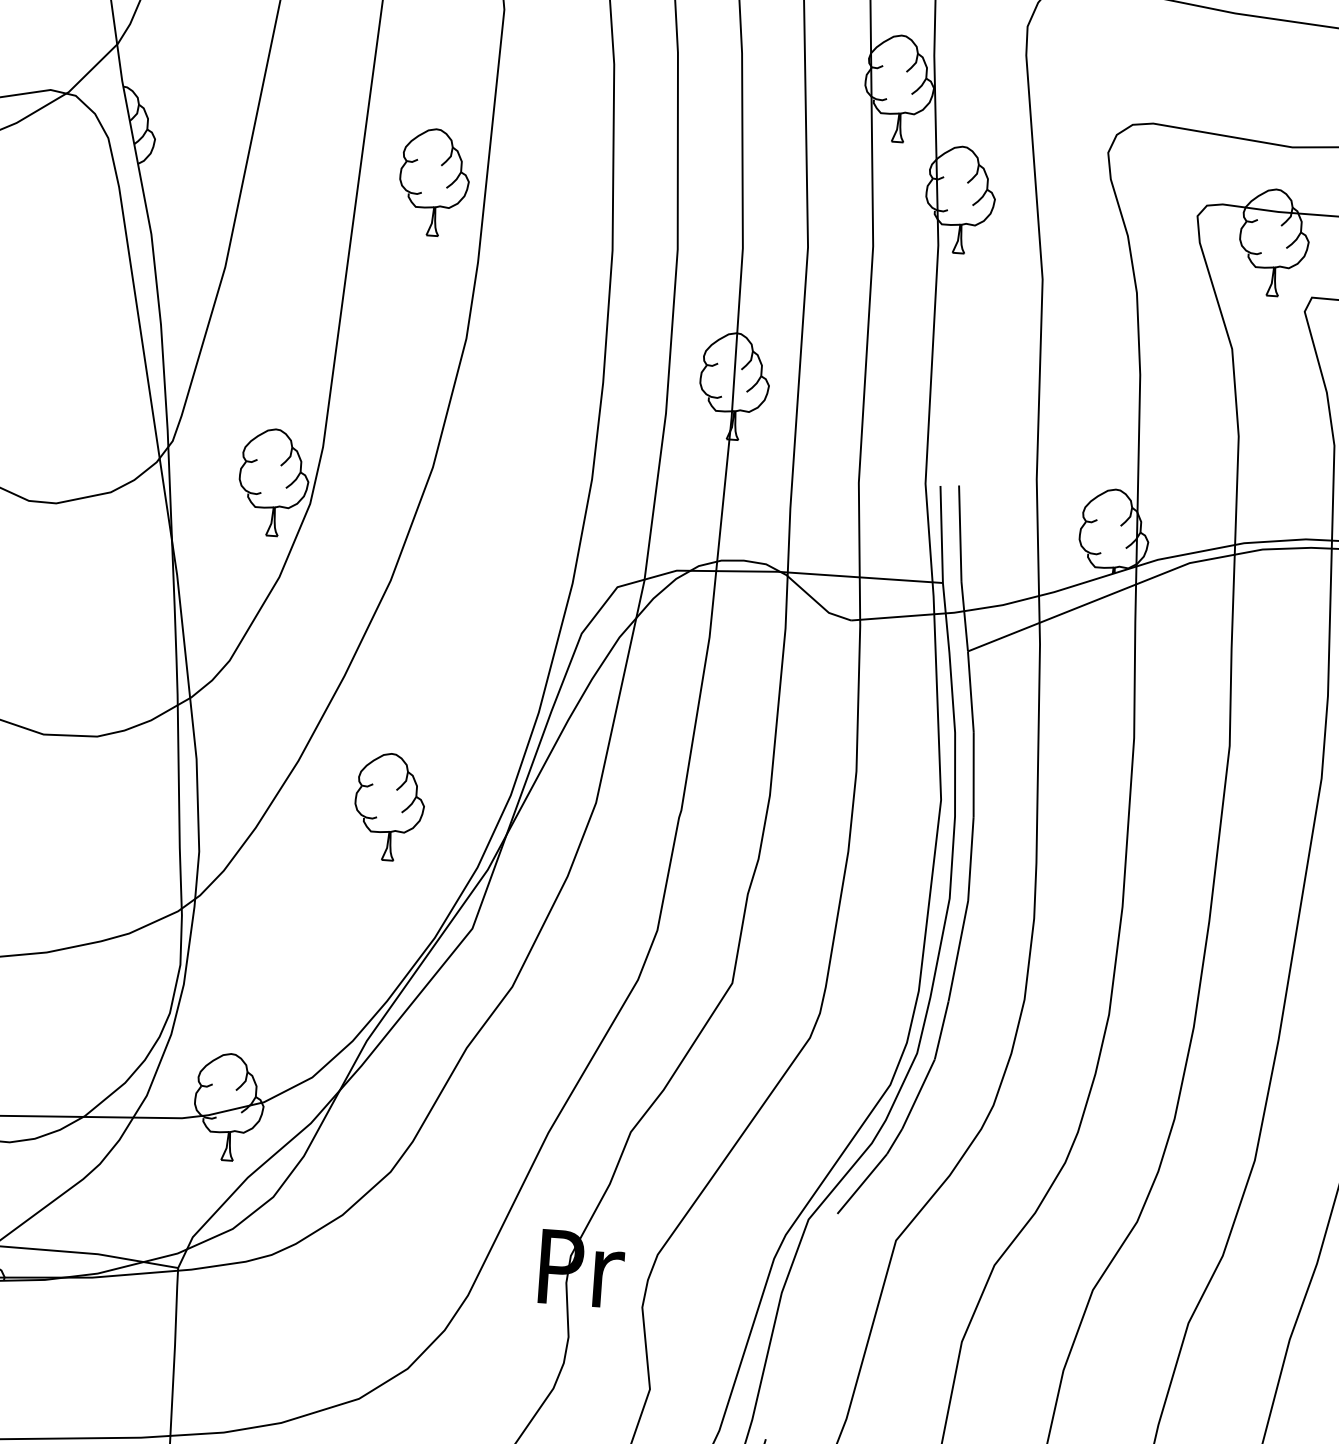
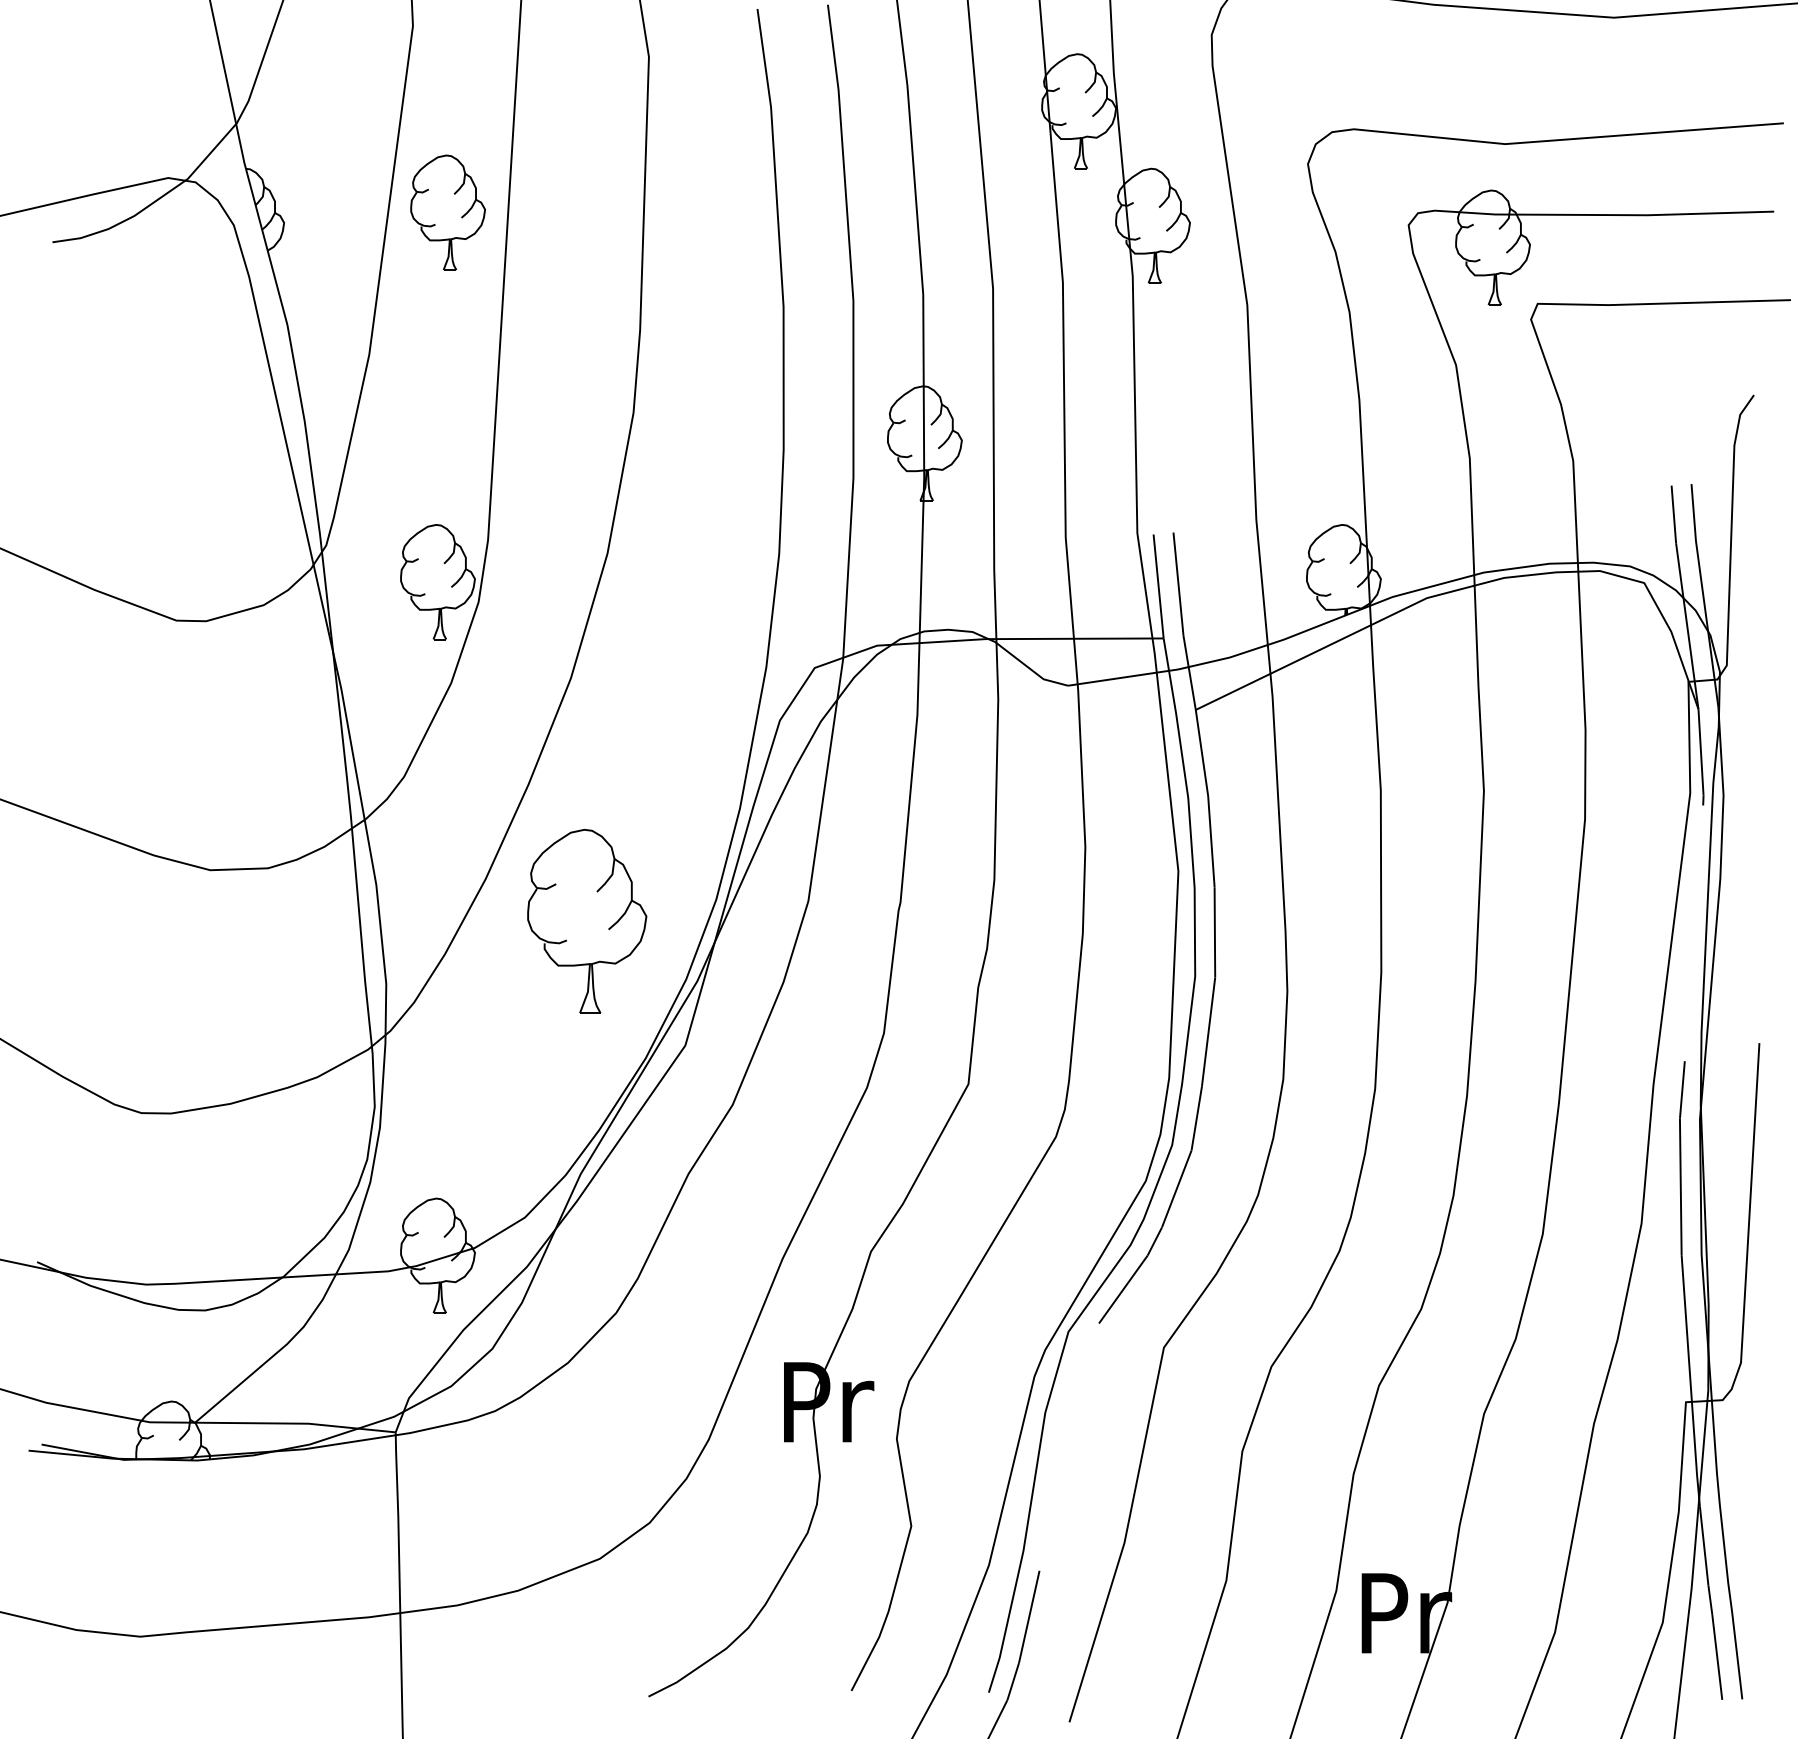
part: (433, 182) -> (447, 212), moved
part: (389, 807) -> (586, 921), size x1.6

